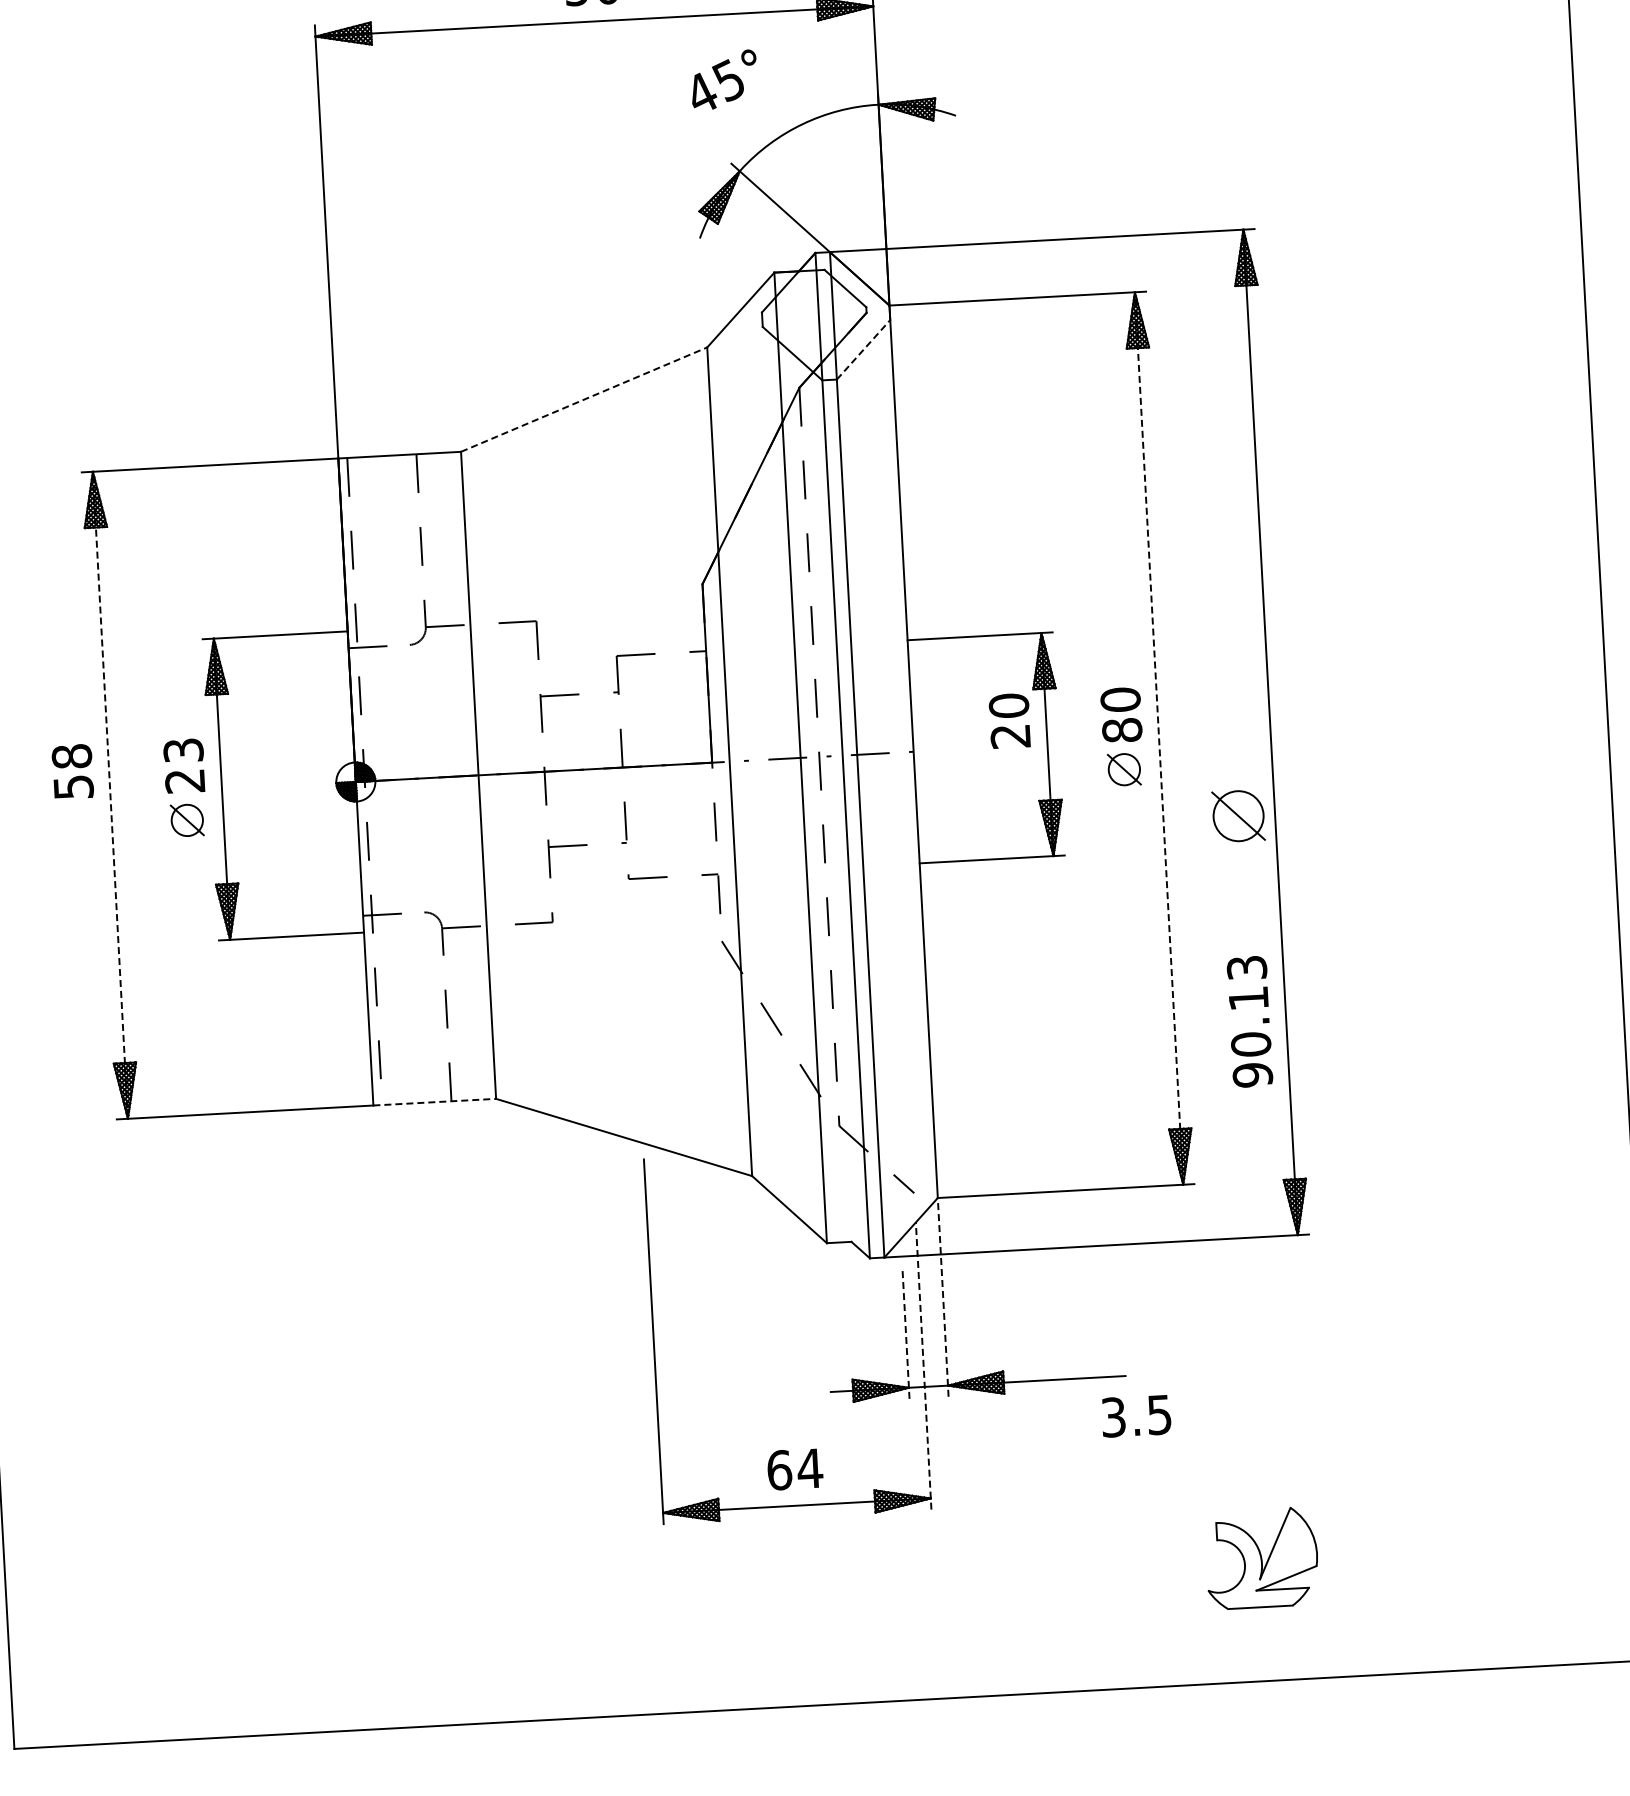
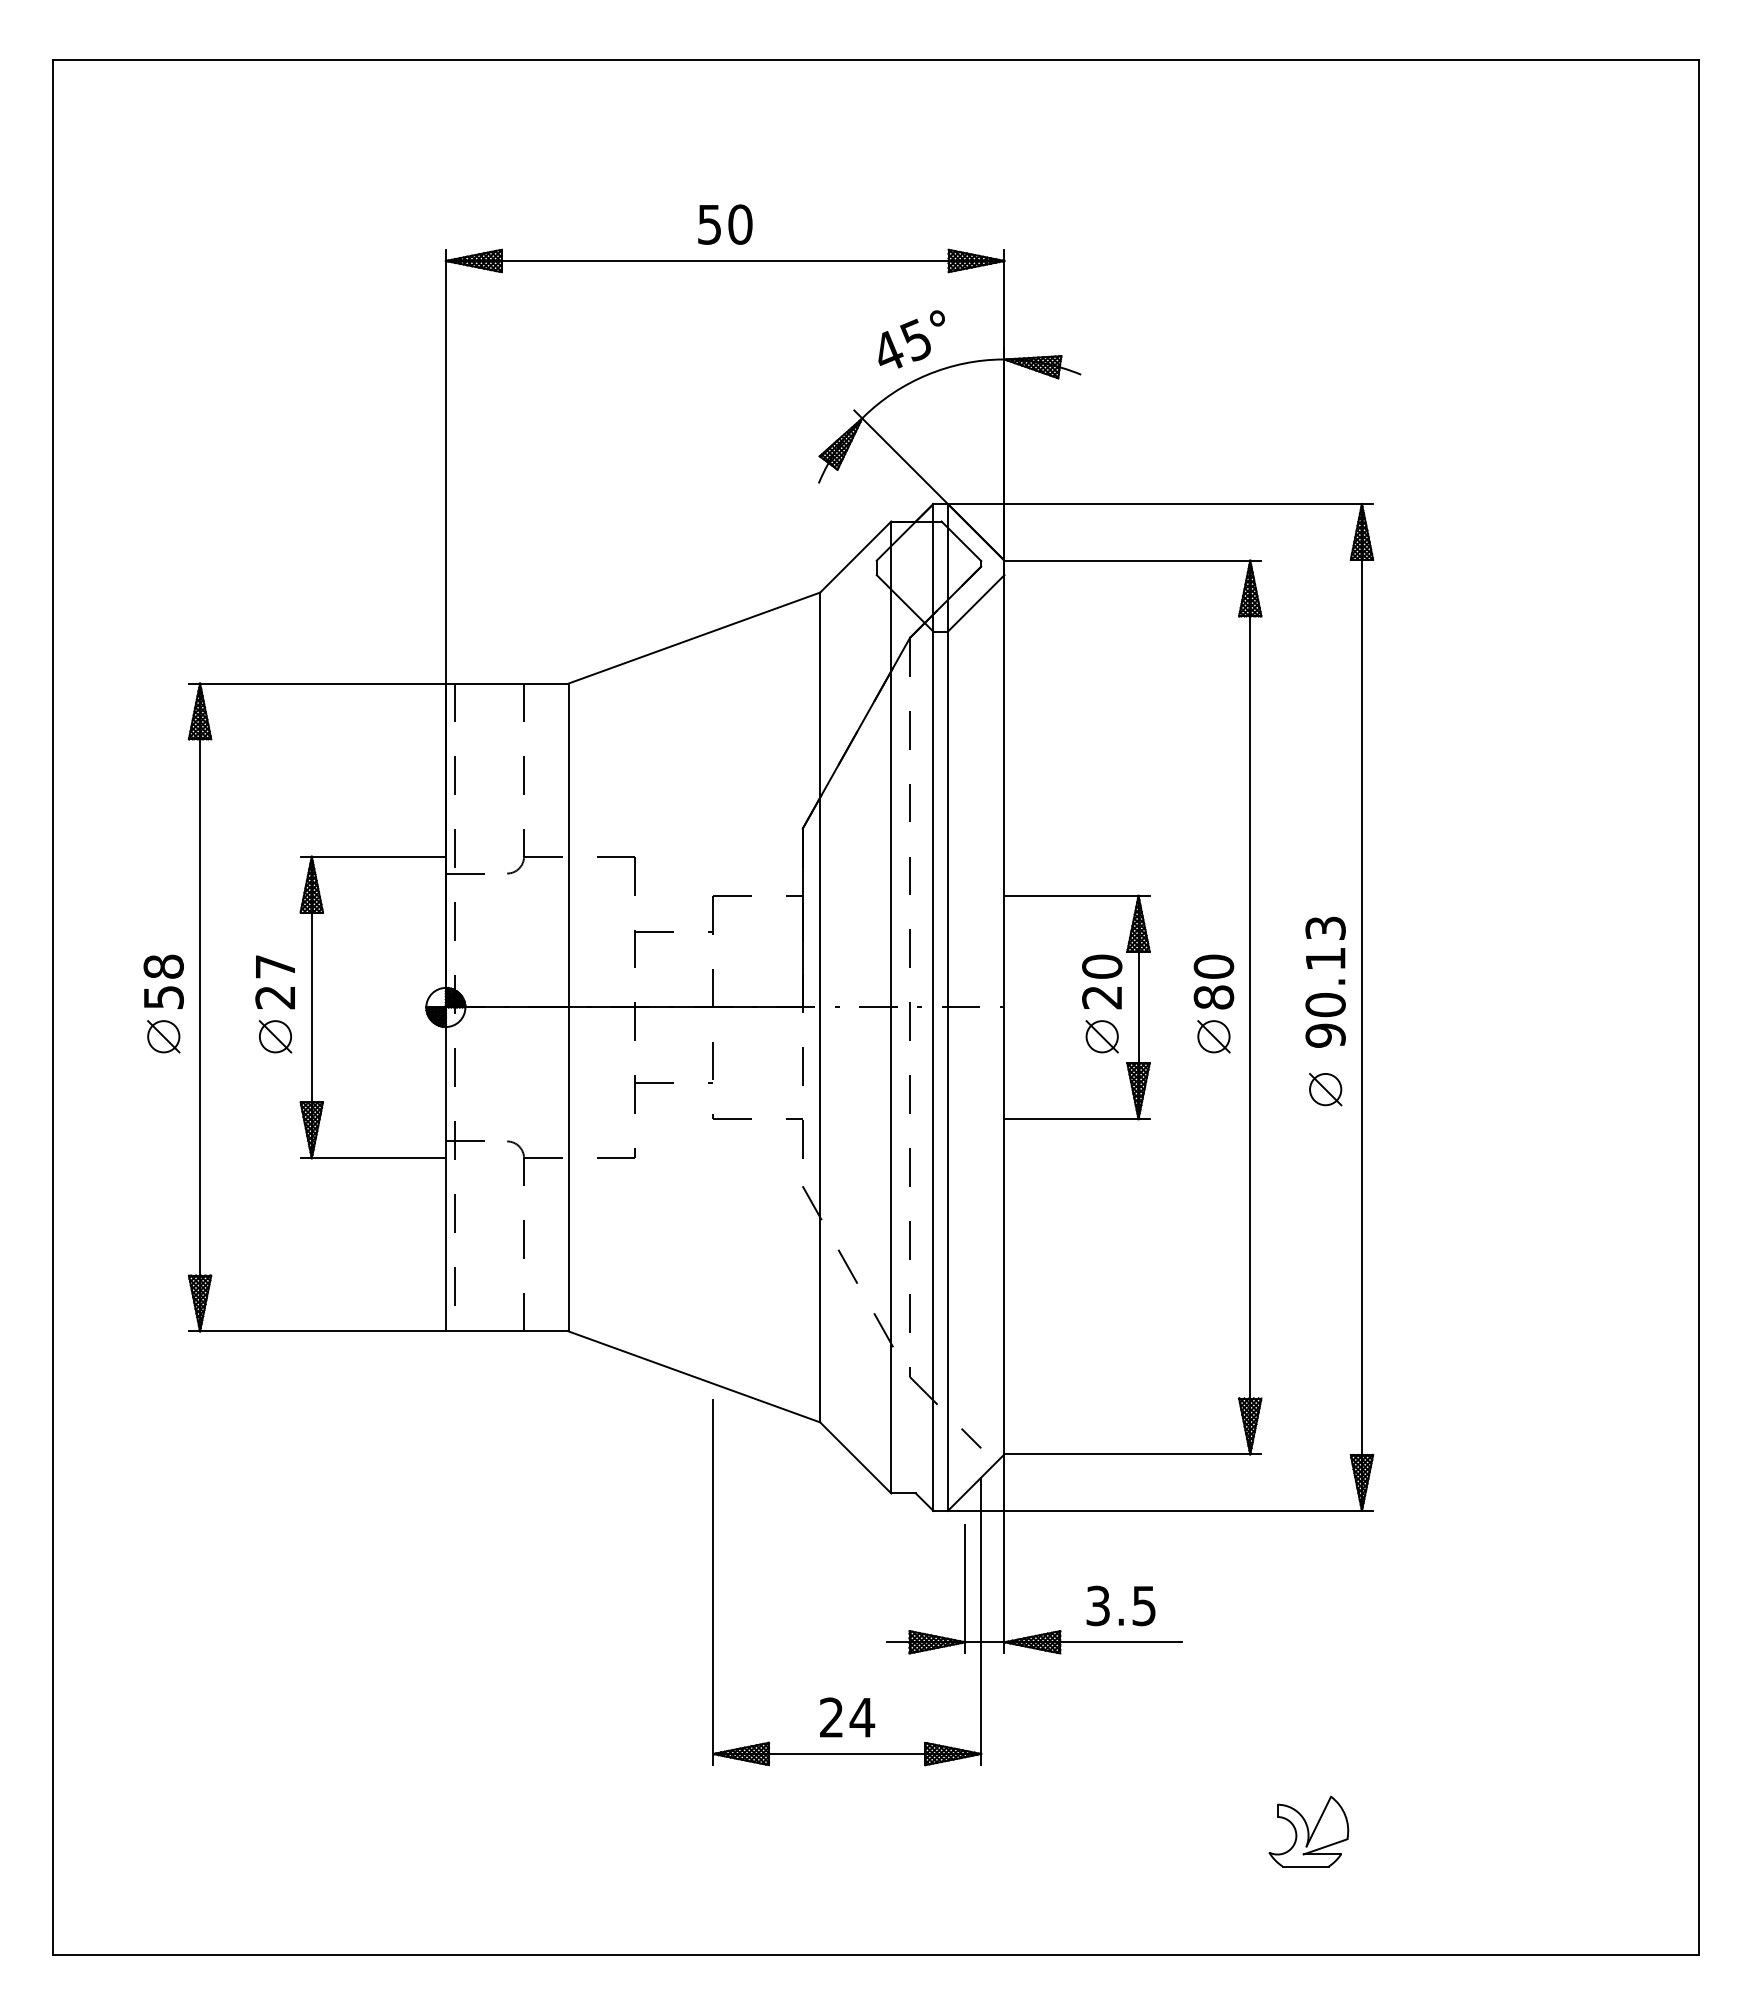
text: (724, 80) -> (911, 339), moved
line: (863, 349) -> (976, 603), dashed -> solid
line: (584, 400) -> (694, 638), dashed -> solid
line: (1159, 738) -> (1250, 1007), dashed -> solid
text: (183, 750) -> (275, 966), 23 -> 27
part: (1012, 775) -> (1101, 1036), added
line: (110, 795) -> (200, 1007), dashed -> solid
part: (1238, 816) -> (1325, 1089), size x0.62
part: (75, 826) -> (163, 1036), added
text: (1249, 1021) -> (1325, 981), moved
line: (434, 1102) -> (507, 1331), dashed -> solid
line: (943, 1297) -> (1004, 1553), dashed -> solid
line: (906, 1335) -> (965, 1589), dashed -> solid
line: (923, 1366) -> (981, 1621), dashed -> solid
text: (1135, 1415) -> (1120, 1605), moved
text: (779, 1470) -> (831, 1717), 64 -> 24
part: (1261, 1558) -> (1308, 1831), size x0.71

